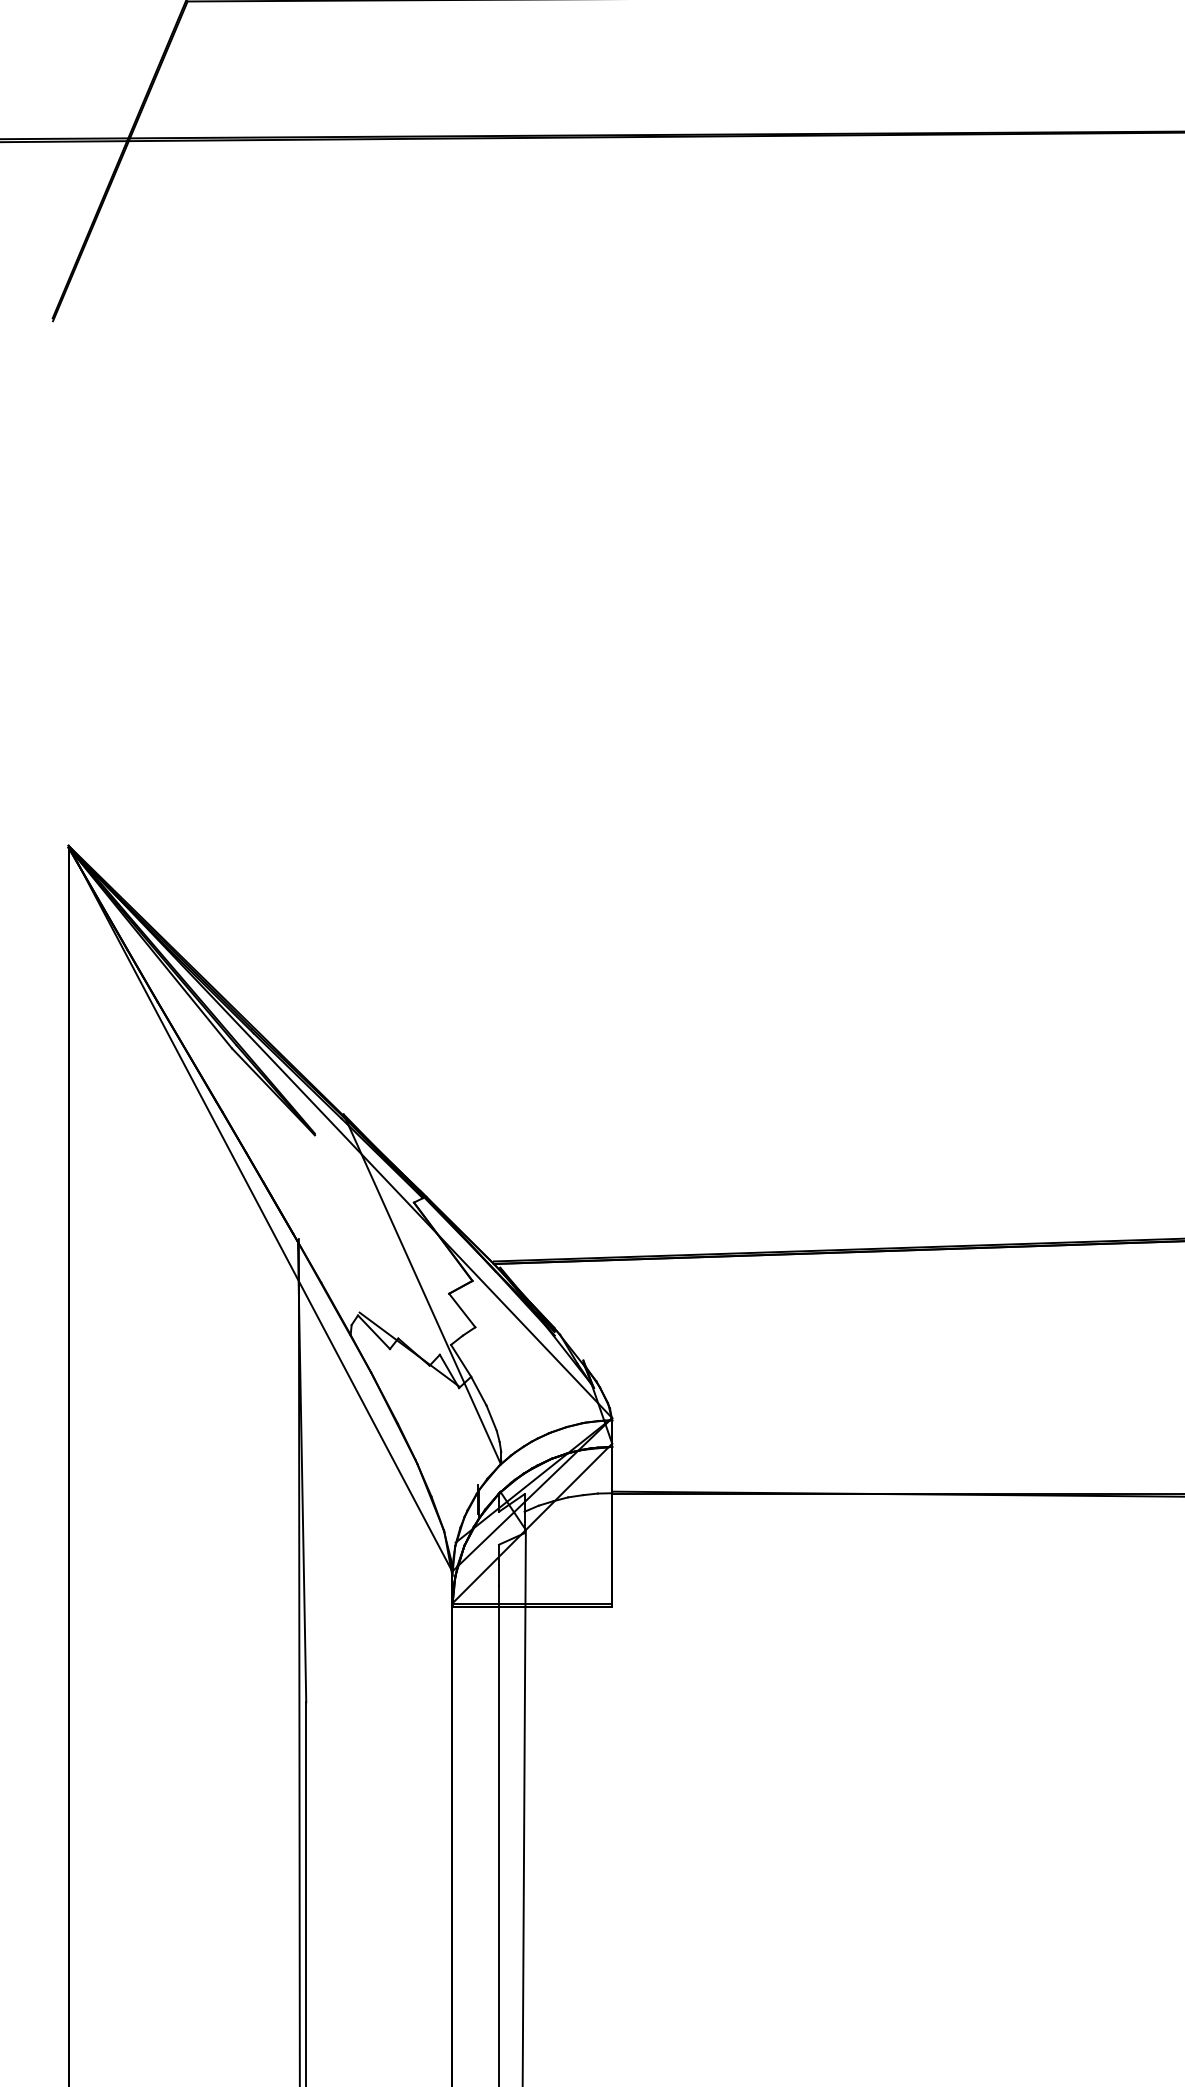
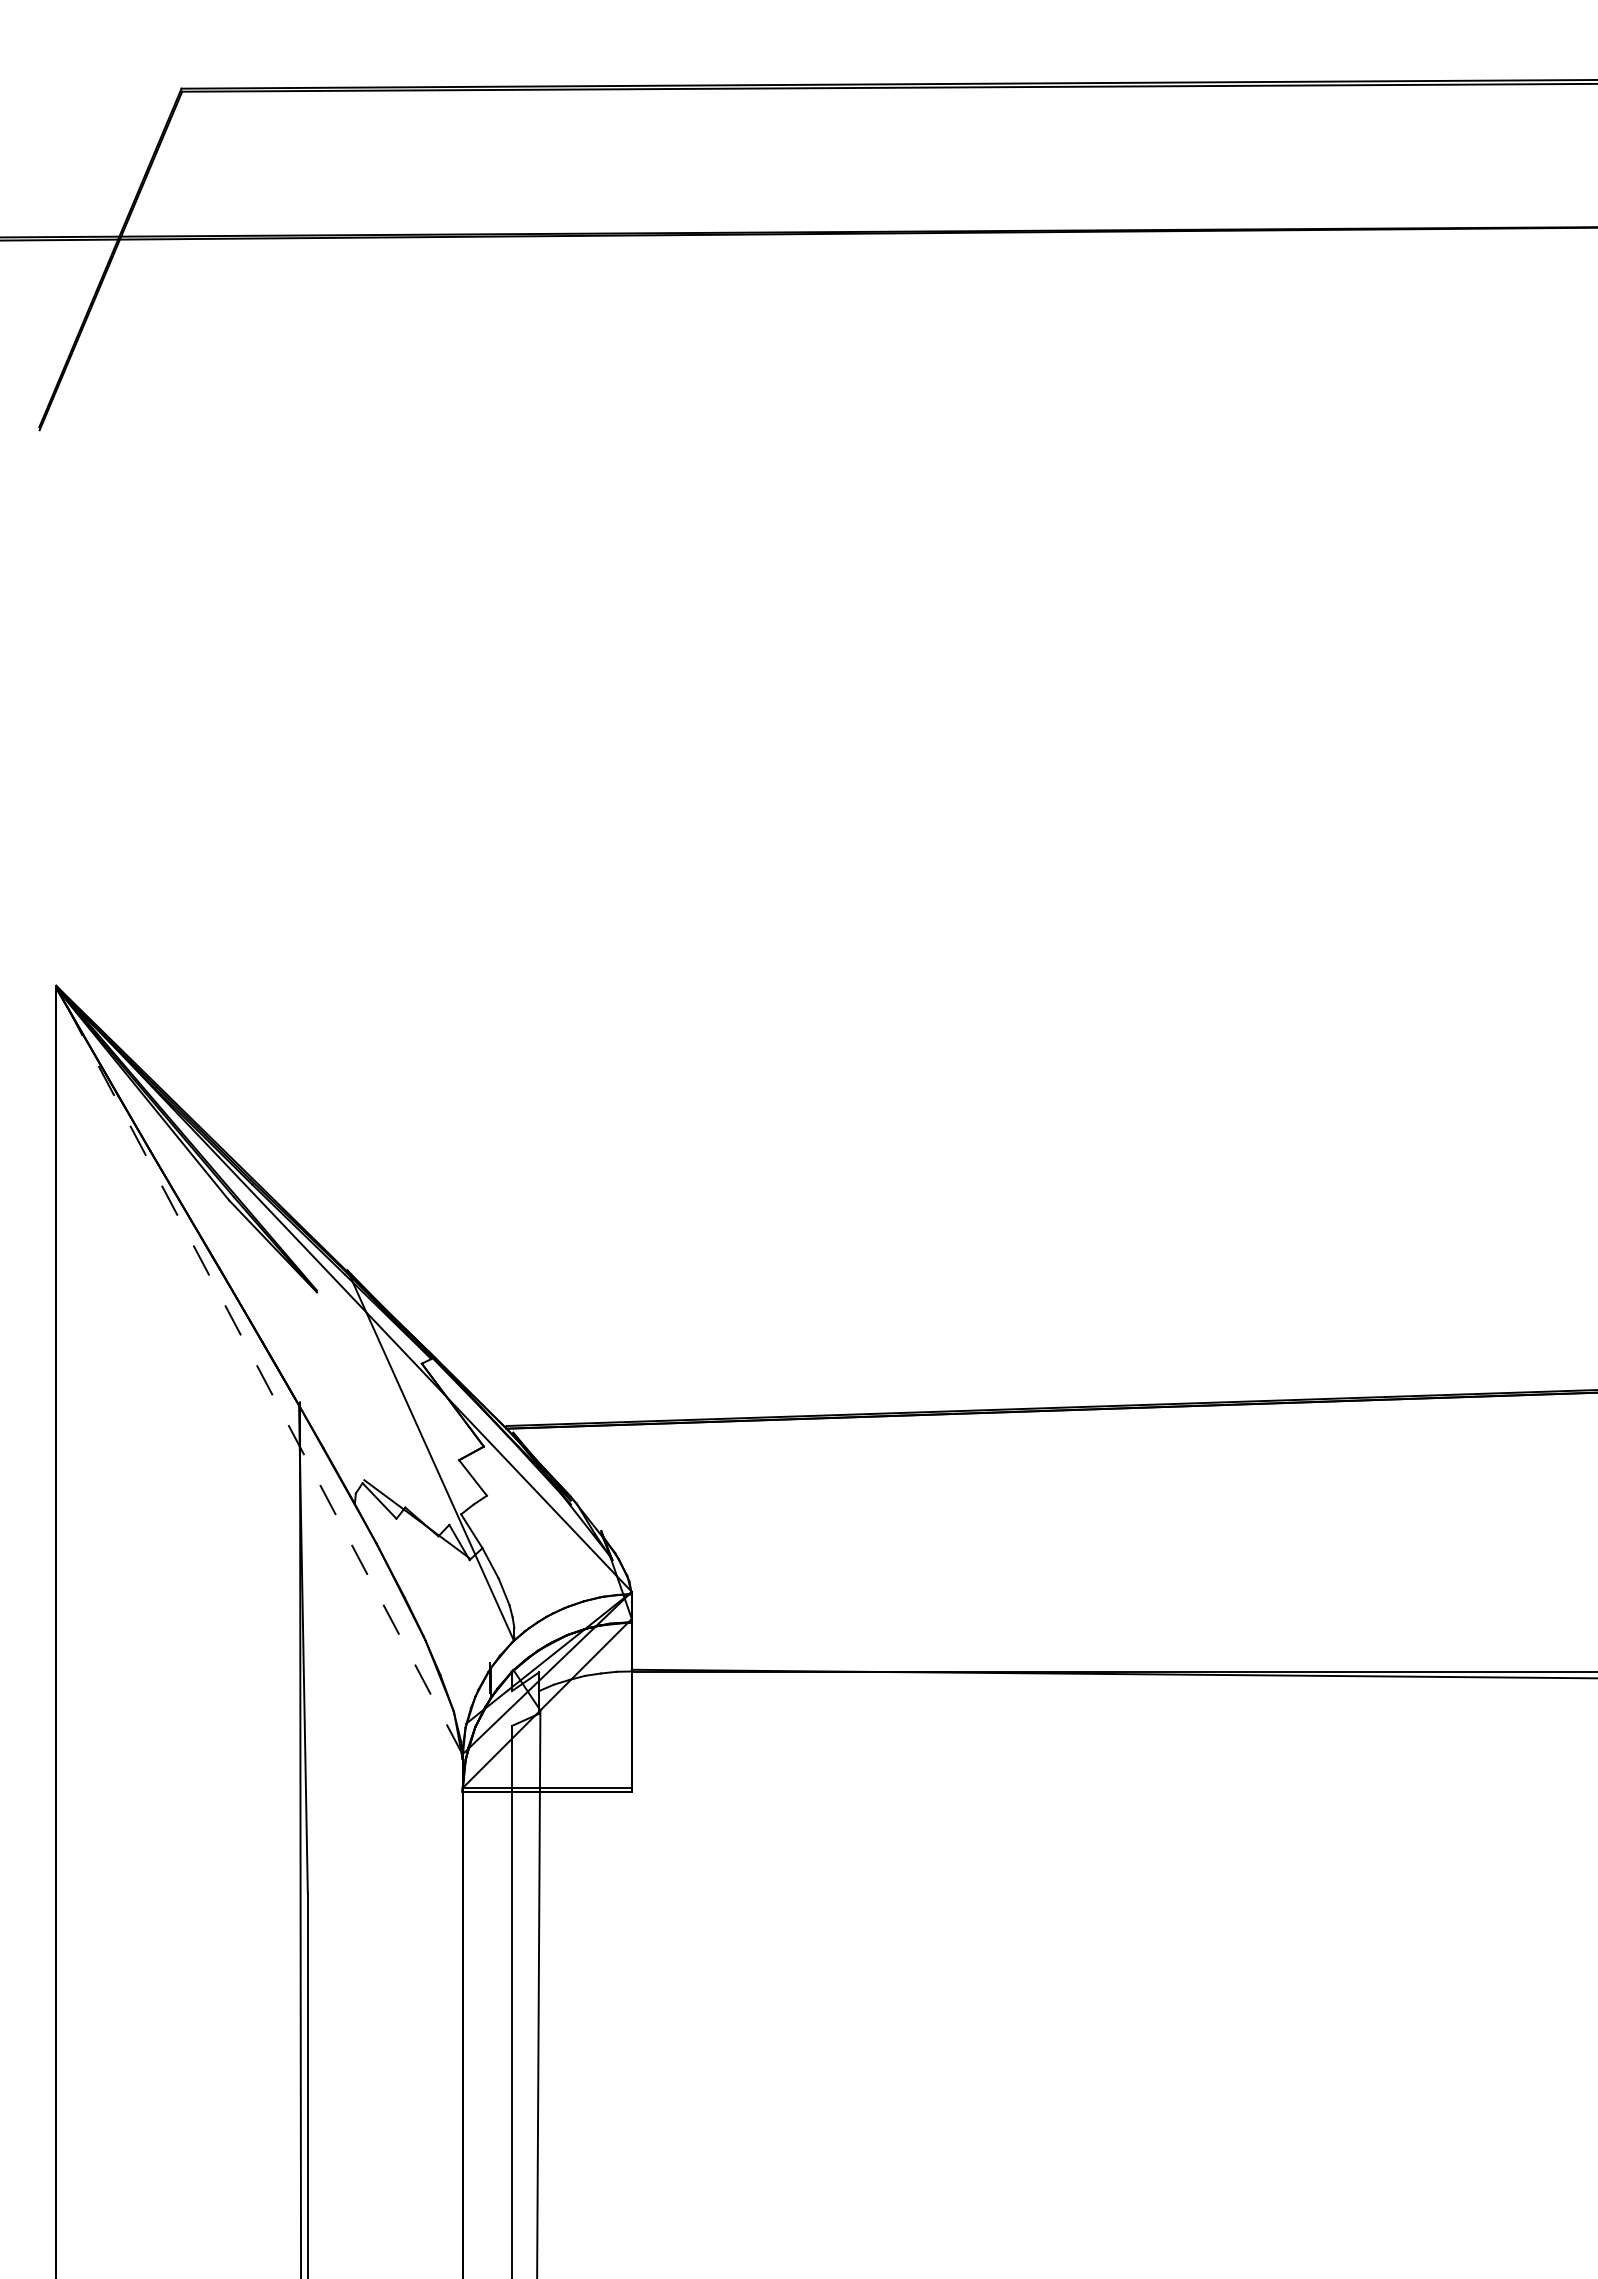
line: (260, 1209) -> (259, 1370), solid -> dashed

